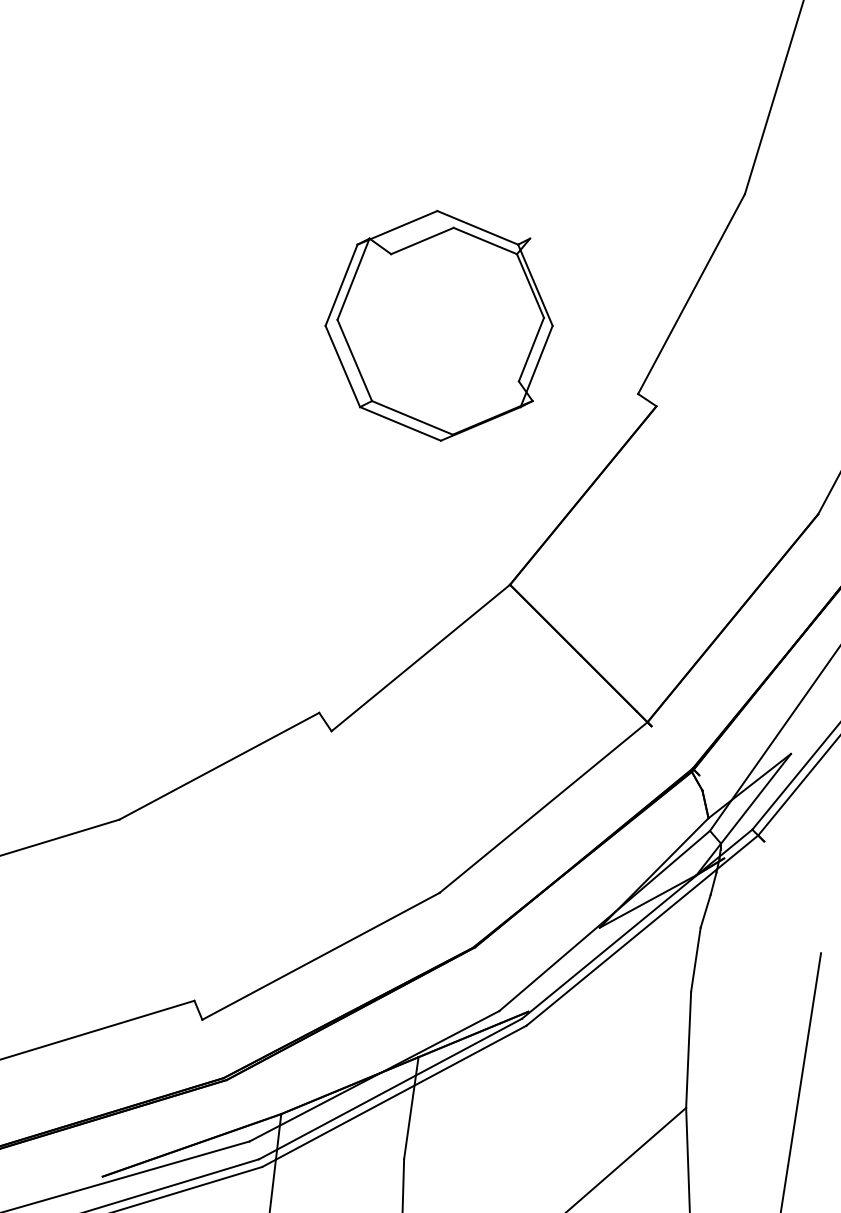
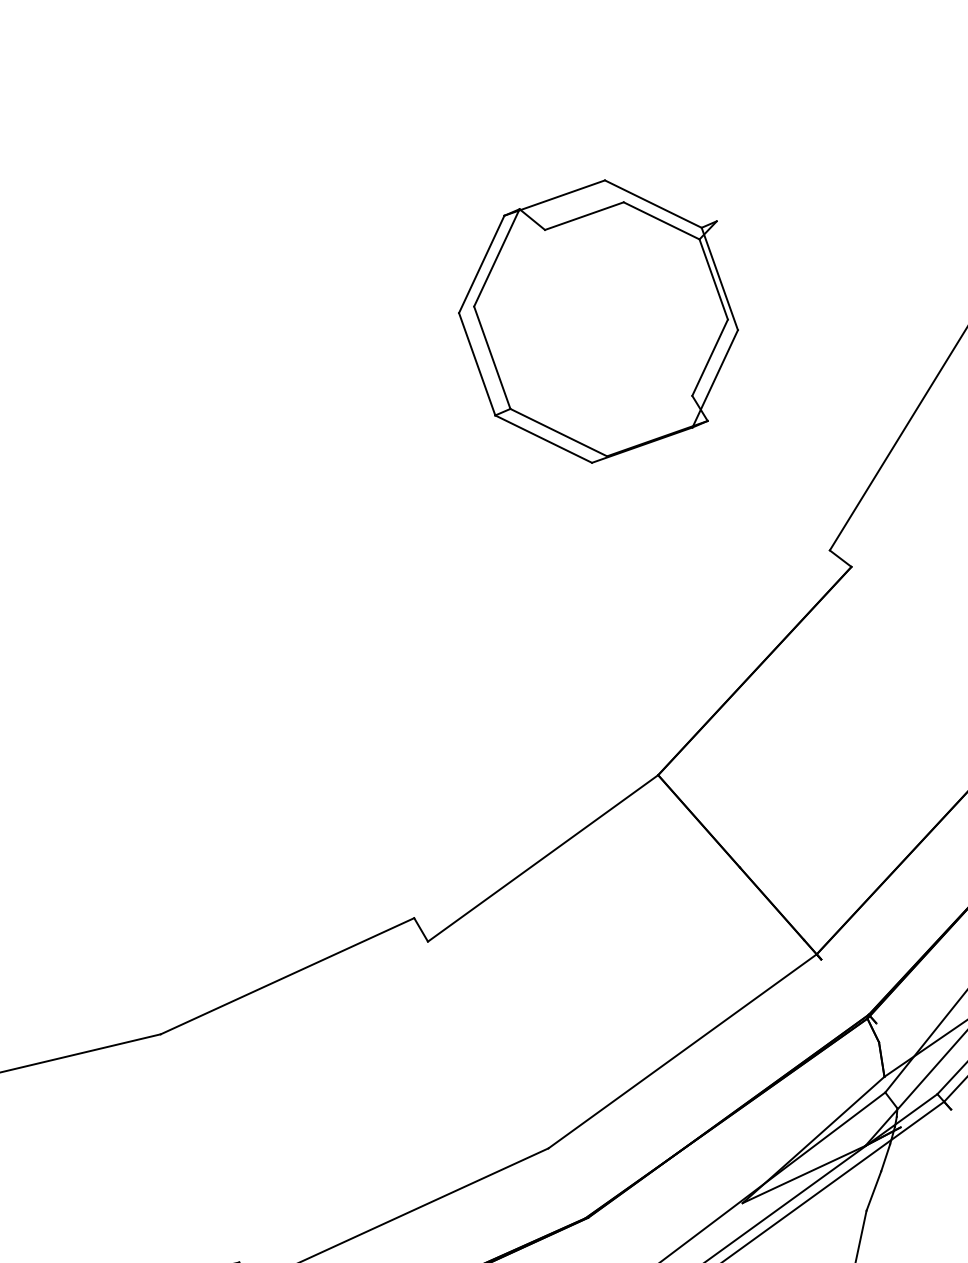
part: (438, 325) -> (597, 321), moved

